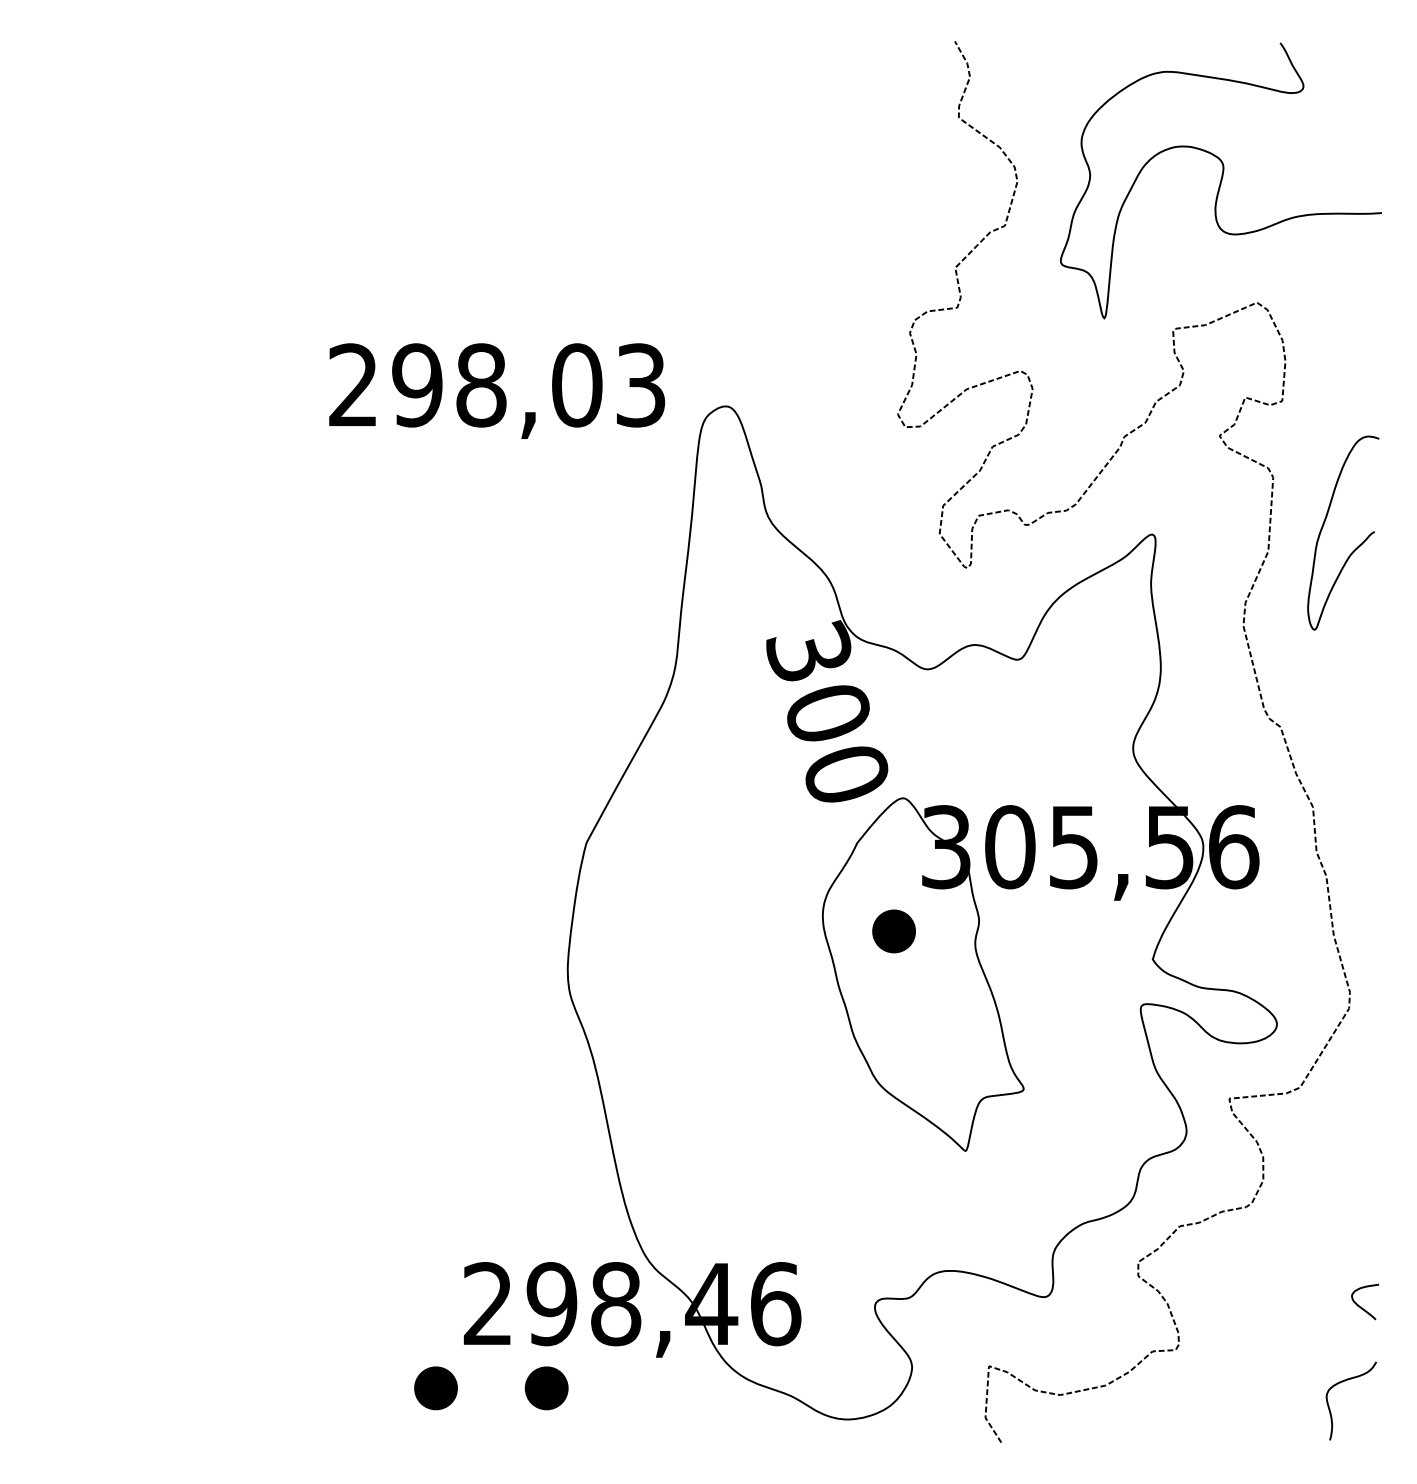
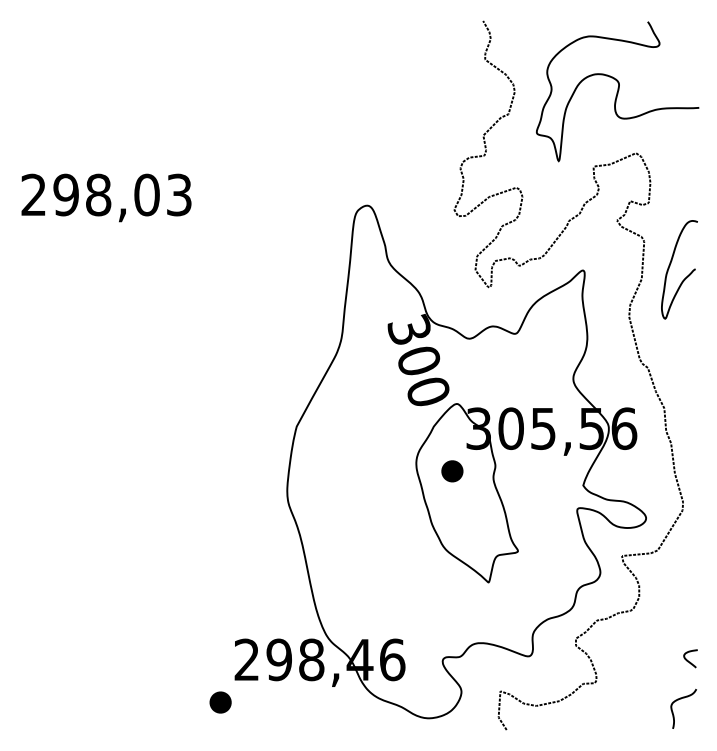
text: (497, 390) -> (106, 197), moved
part: (546, 1388) -> (276, 702), removed

